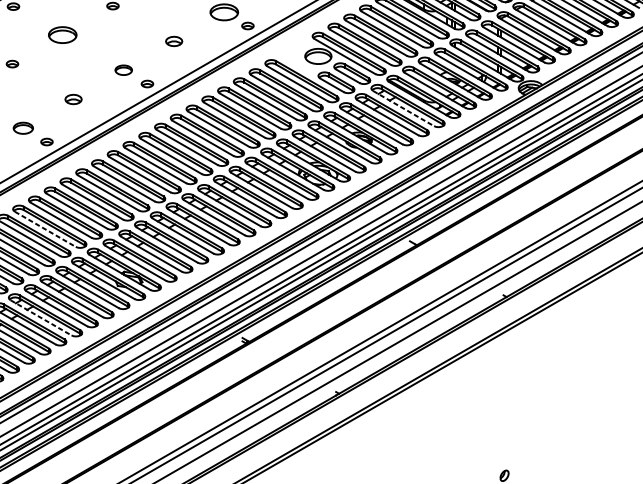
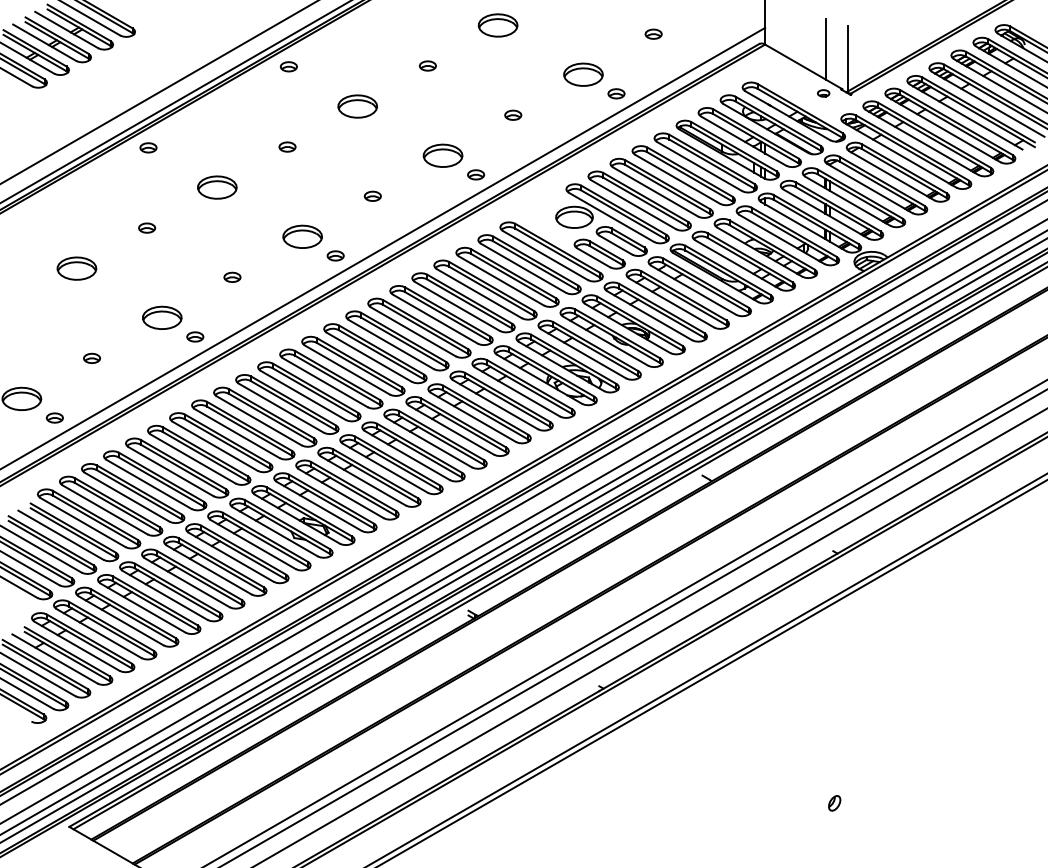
part: (173, 40) -> (372, 195), size x0.71
part: (123, 70) -> (302, 236), size x1.67
part: (73, 98) -> (232, 276), size x0.71
line: (404, 108) -> (694, 290), dashed -> solid
part: (23, 128) -> (162, 317), size x1.43
line: (45, 229) -> (193, 459), dashed -> solid
line: (41, 317) -> (187, 582), dashed -> solid

